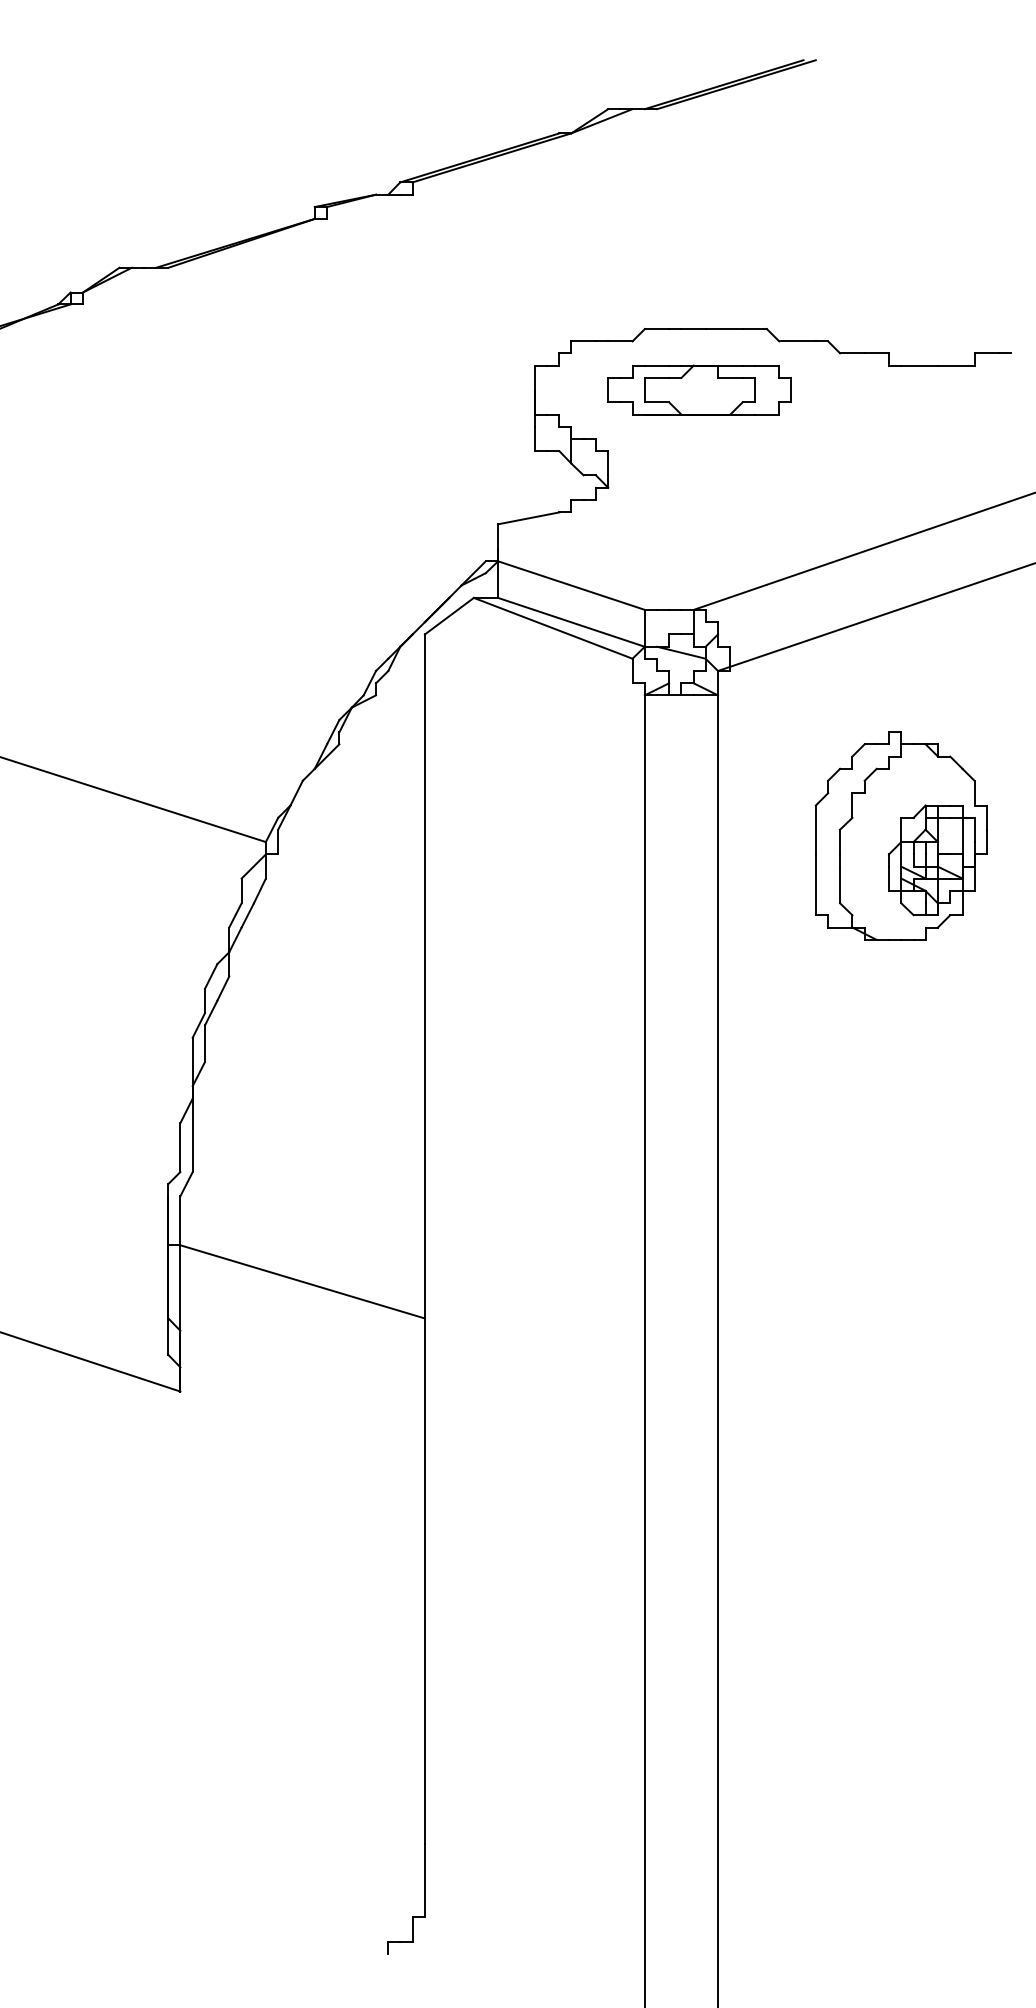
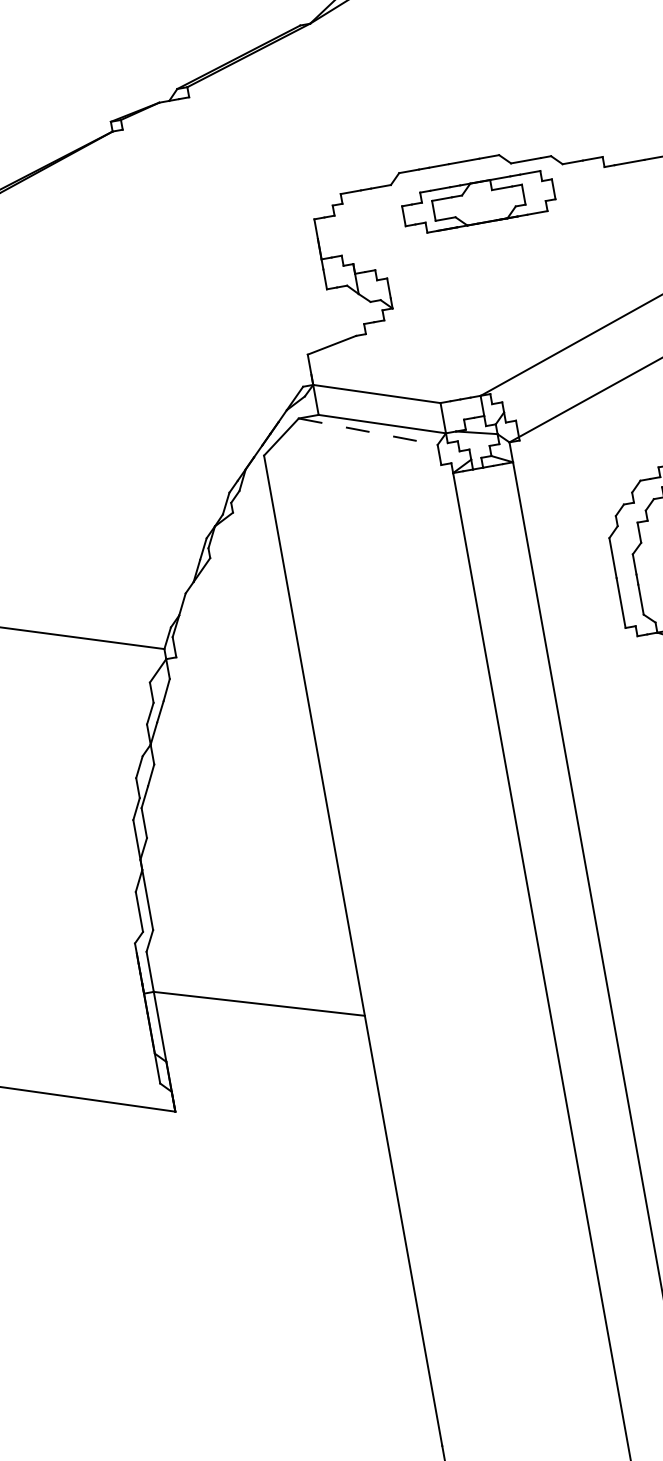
part: (699, 389) -> (478, 202), moved
line: (553, 628) -> (368, 431), solid -> dashed

